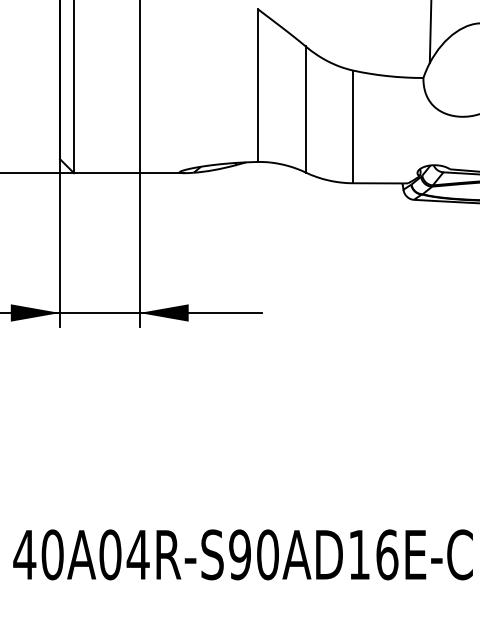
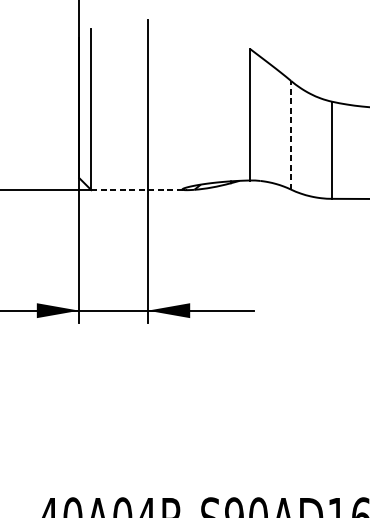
line: (305, 109) -> (290, 135), solid -> dashed
line: (129, 173) -> (139, 190), solid -> dashed

